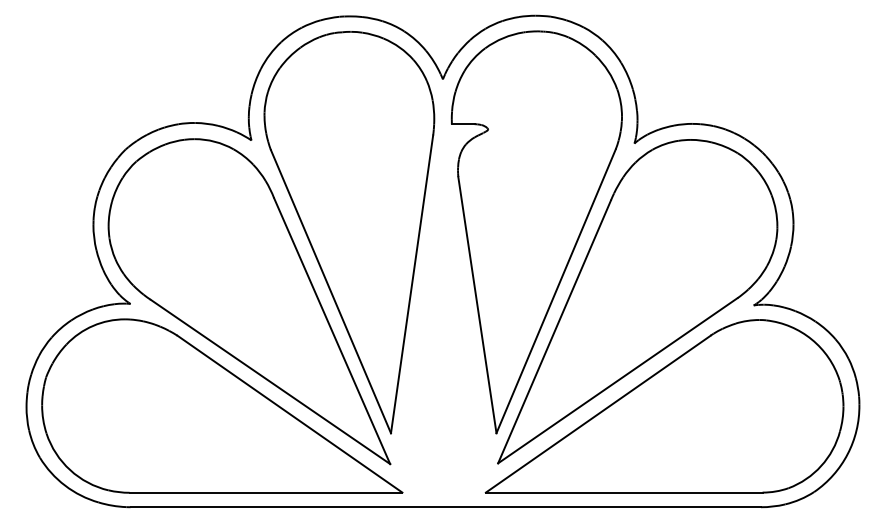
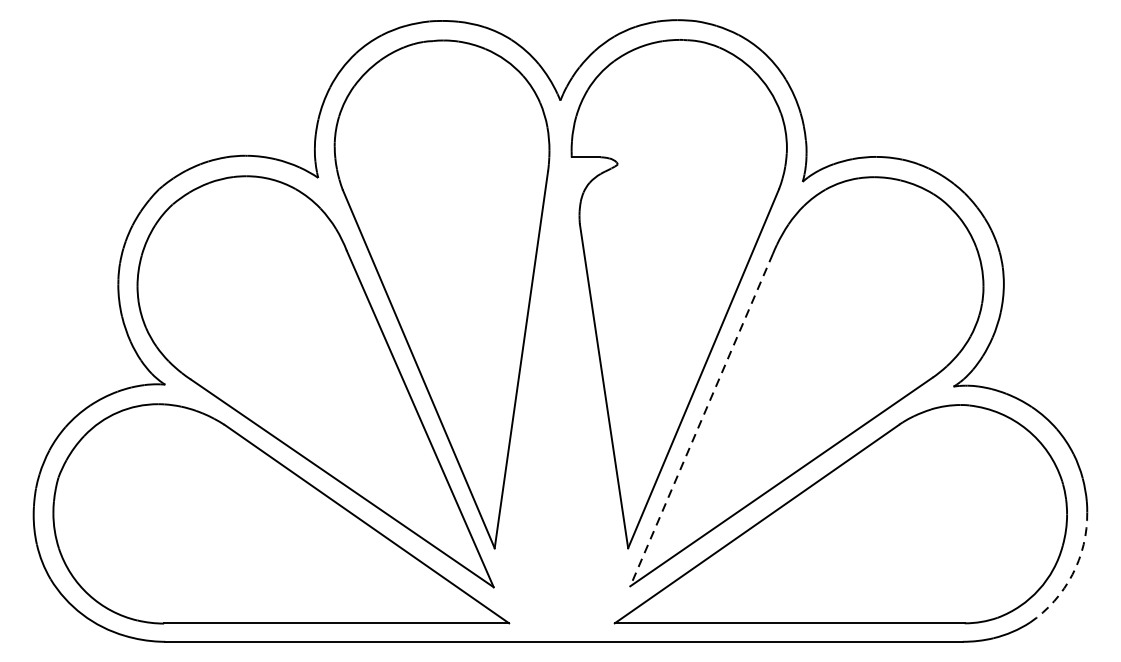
line: (554, 331) -> (701, 419), solid -> dashed
arc: (847, 454) -> (1072, 575), solid -> dashed

